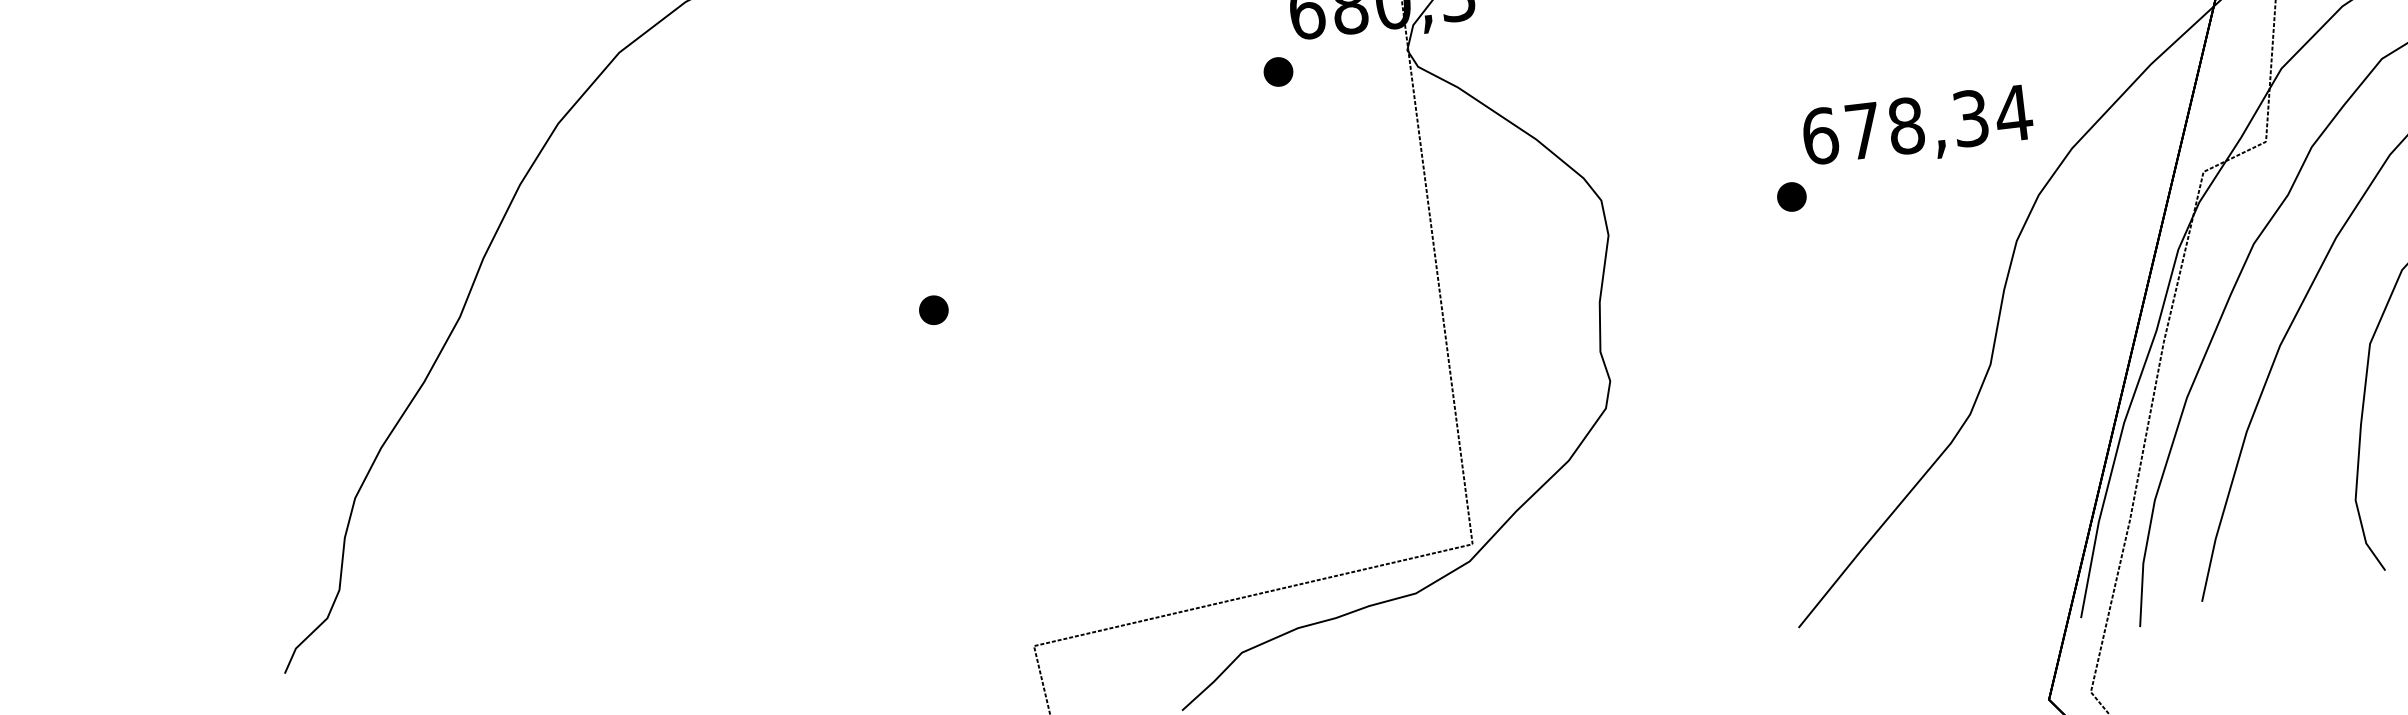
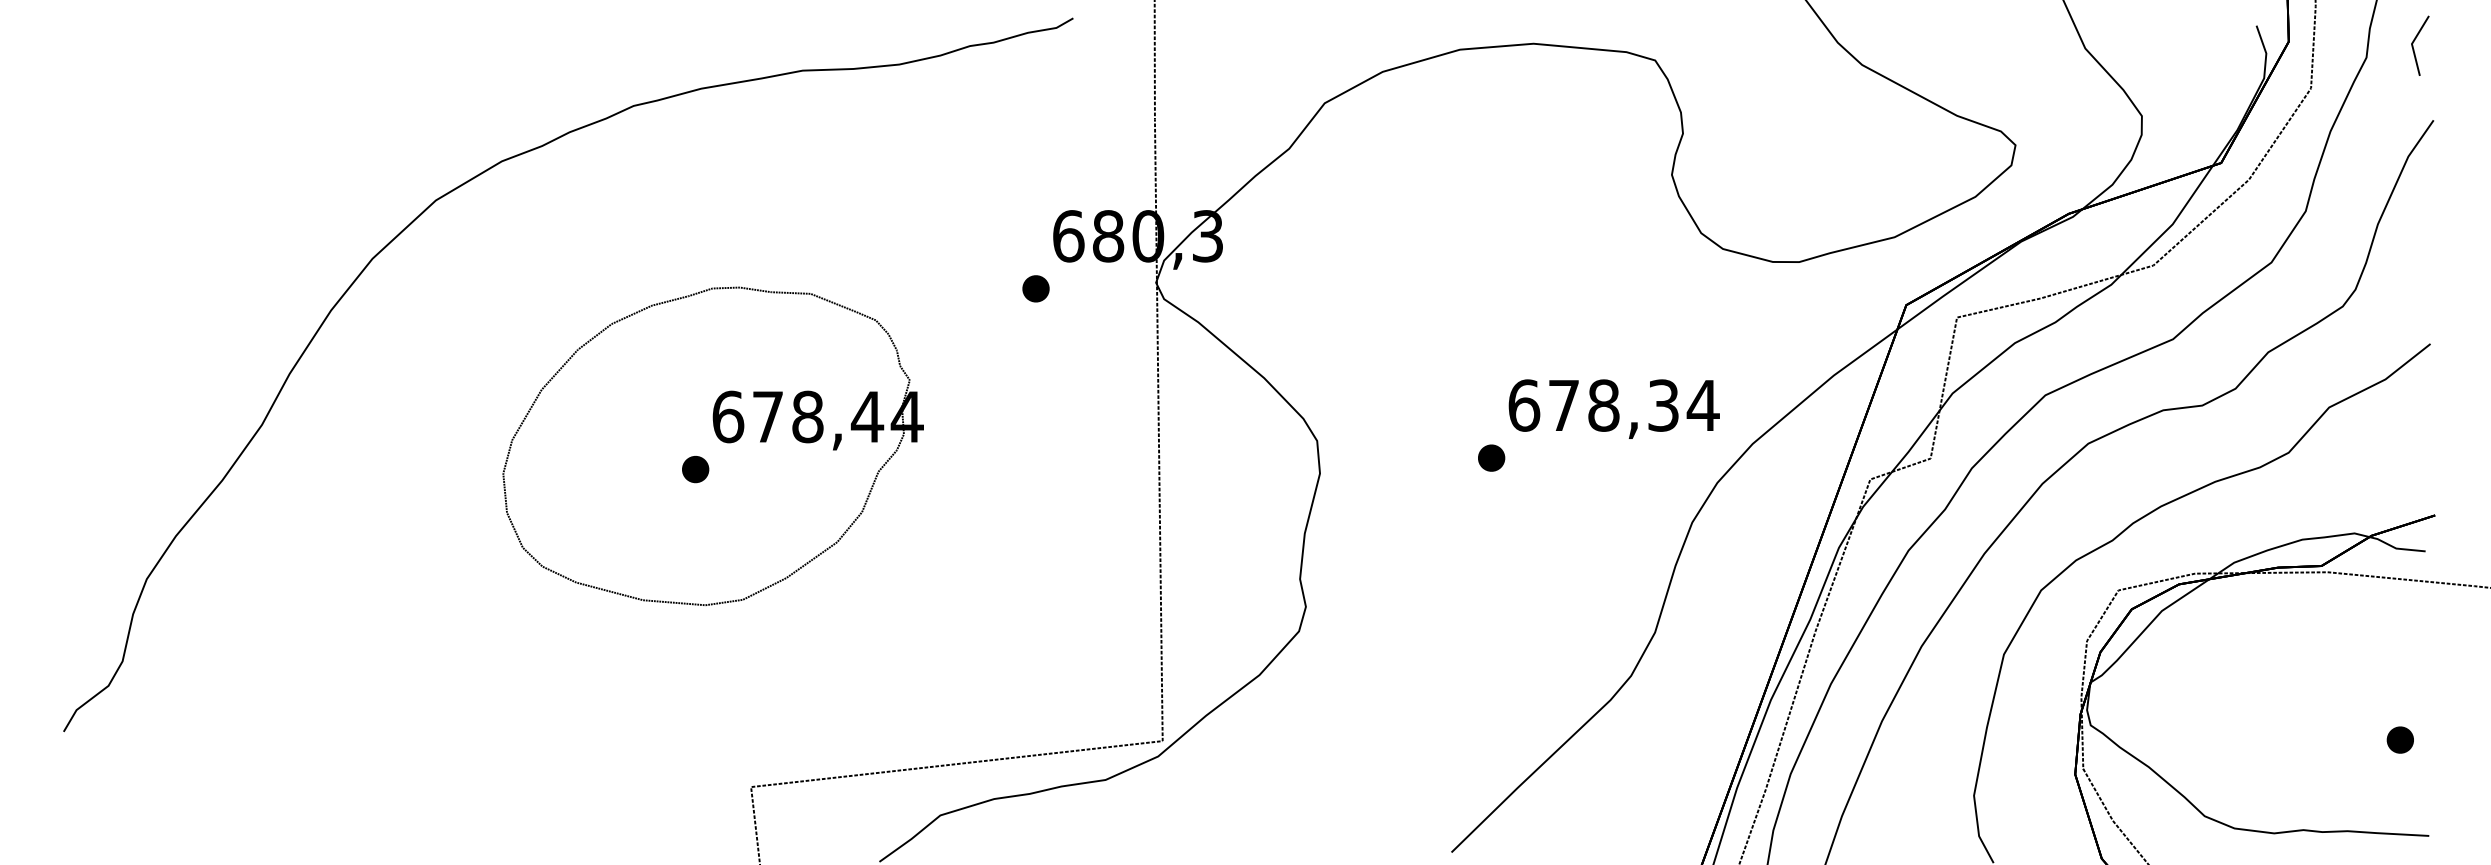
part: (954, 273) -> (718, 438), added

